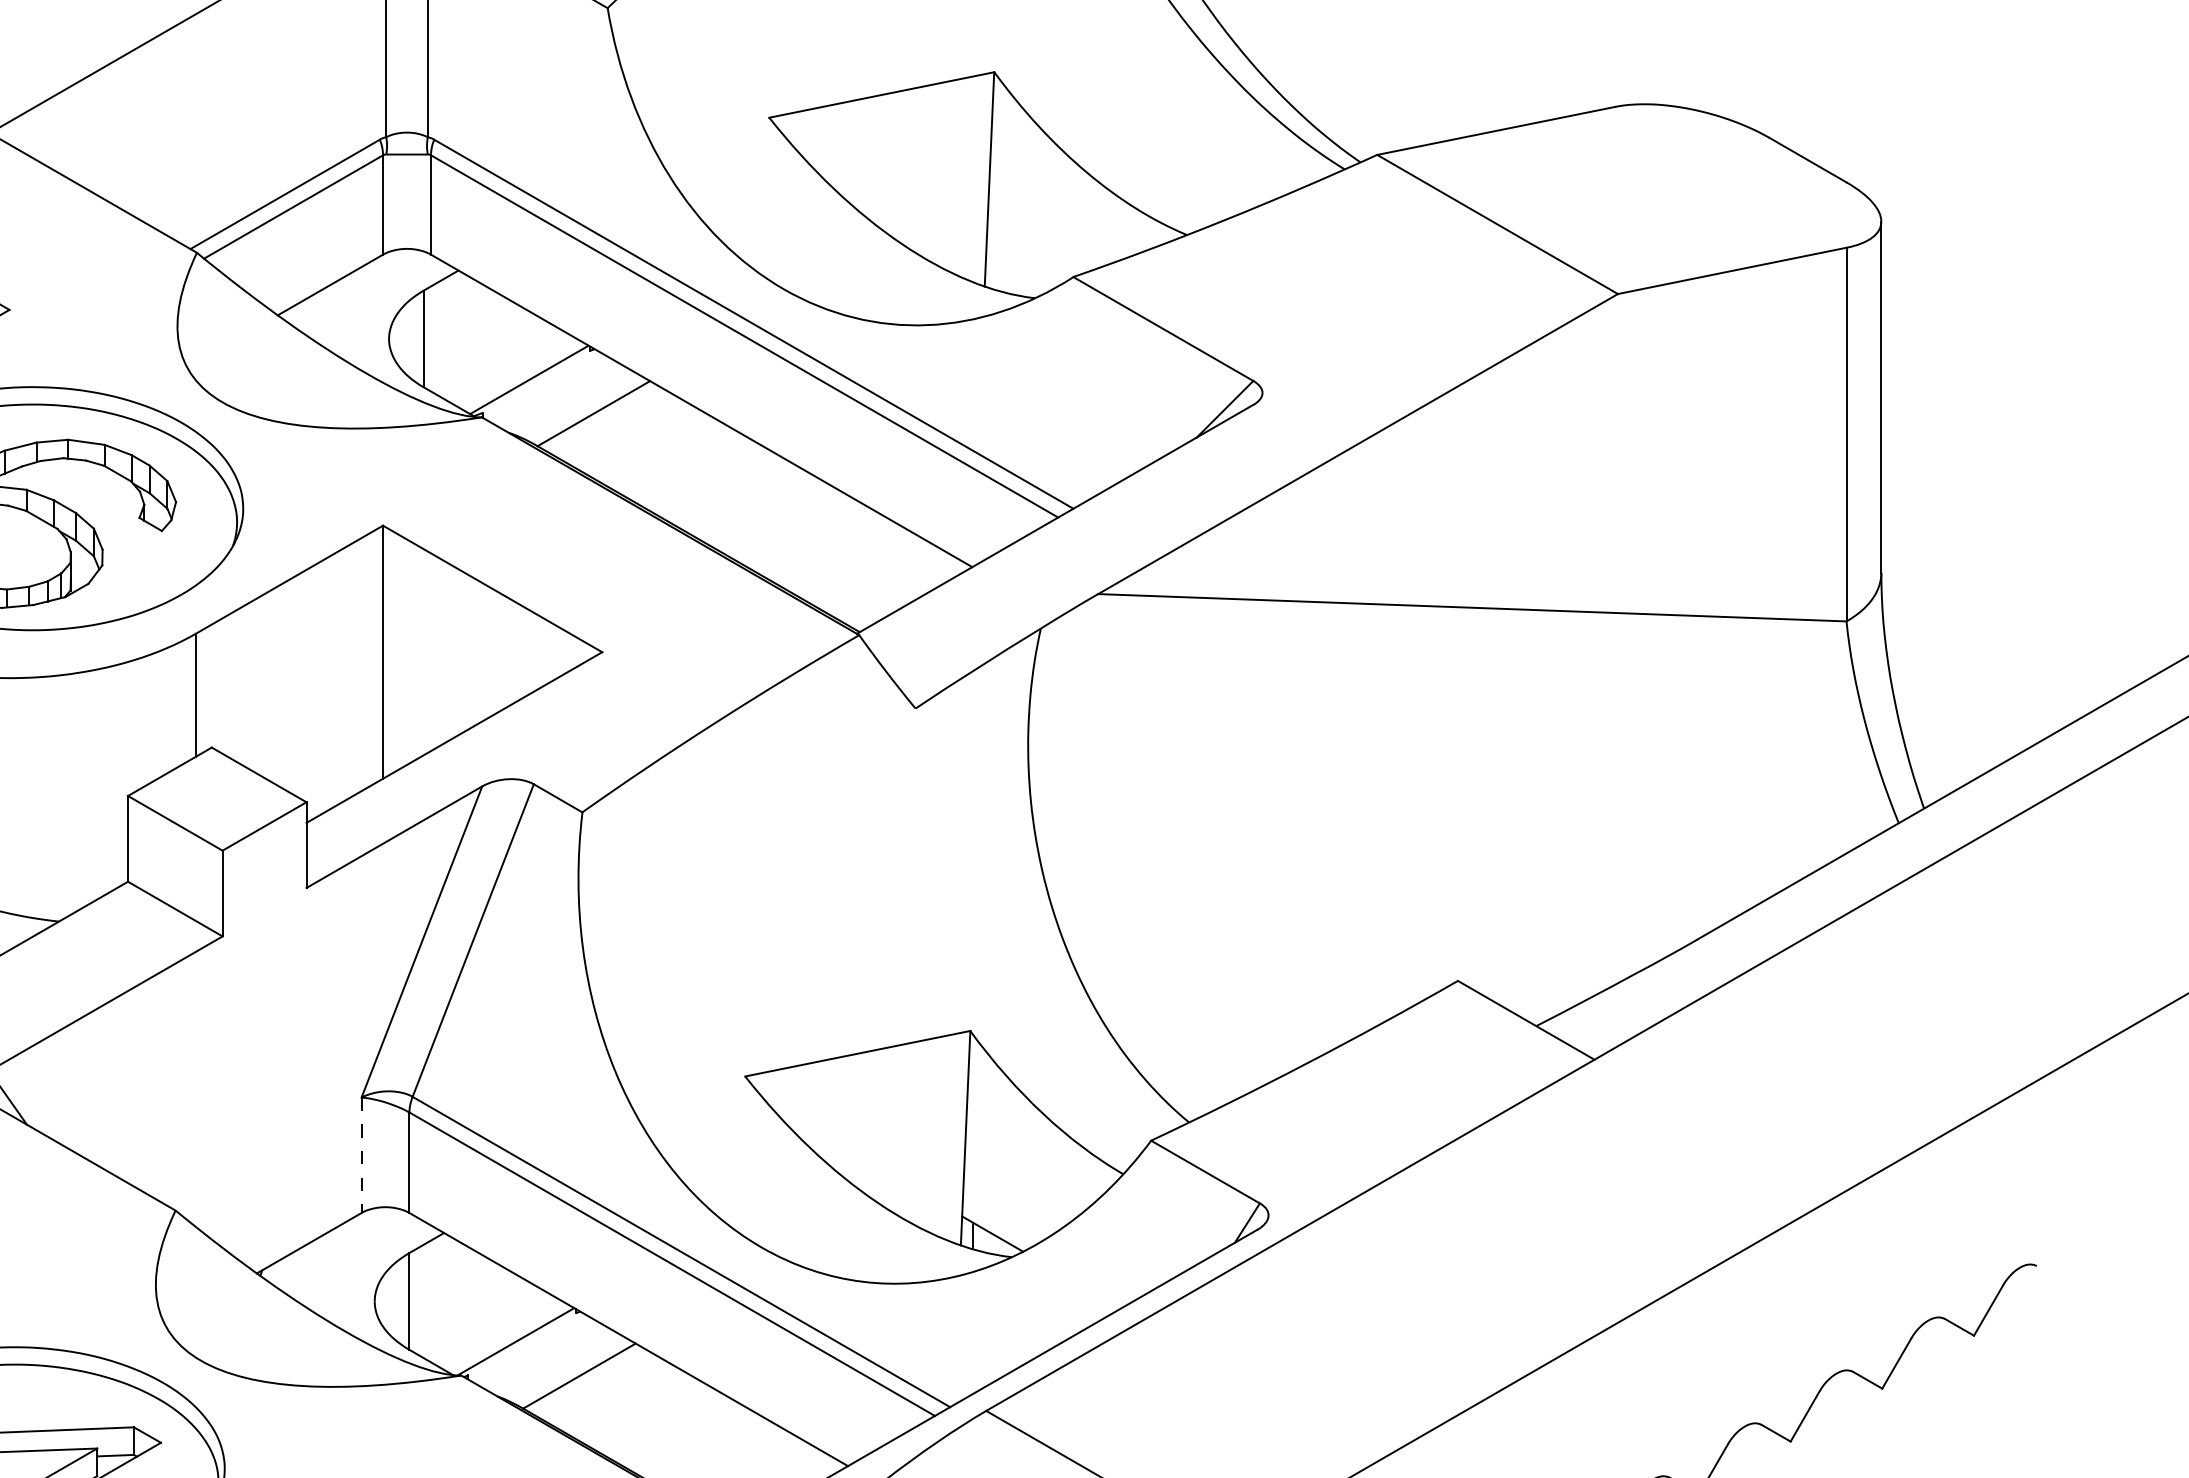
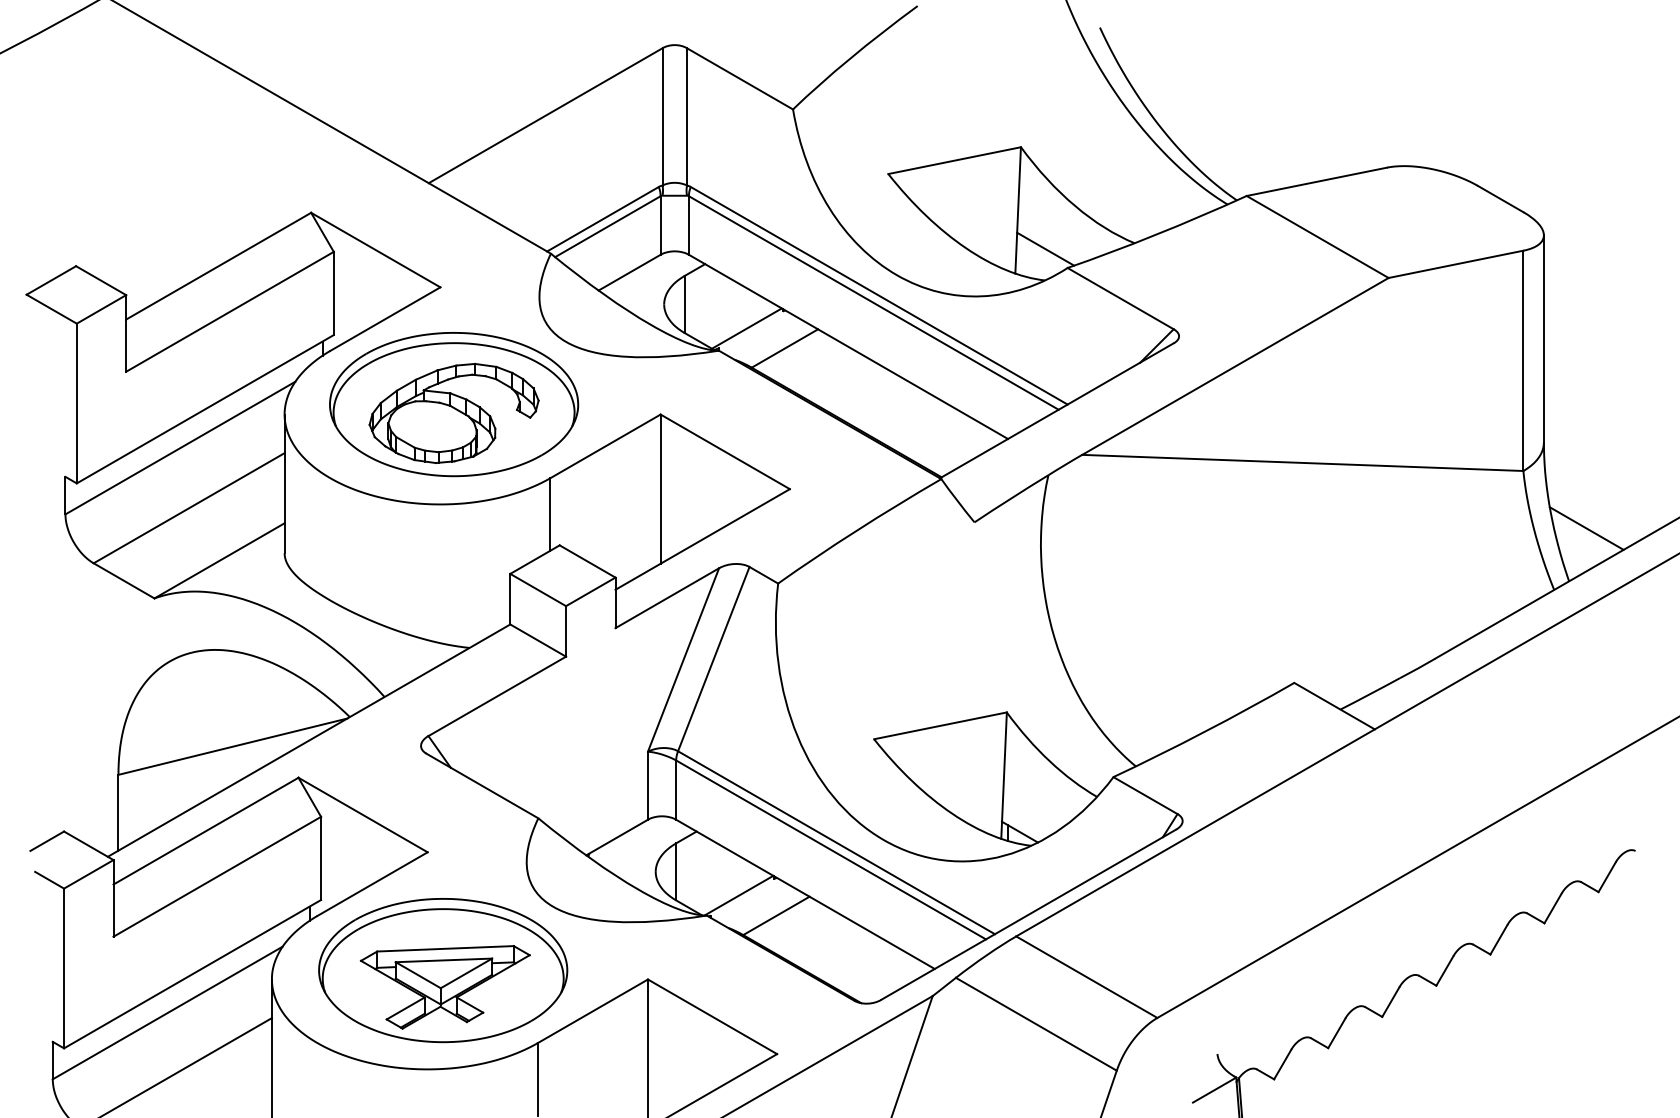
line: (1035, 244) -> (1045, 248), added
line: (1953, 718) -> (1586, 528), added
line: (360, 1156) -> (647, 786), dashed -> solid

